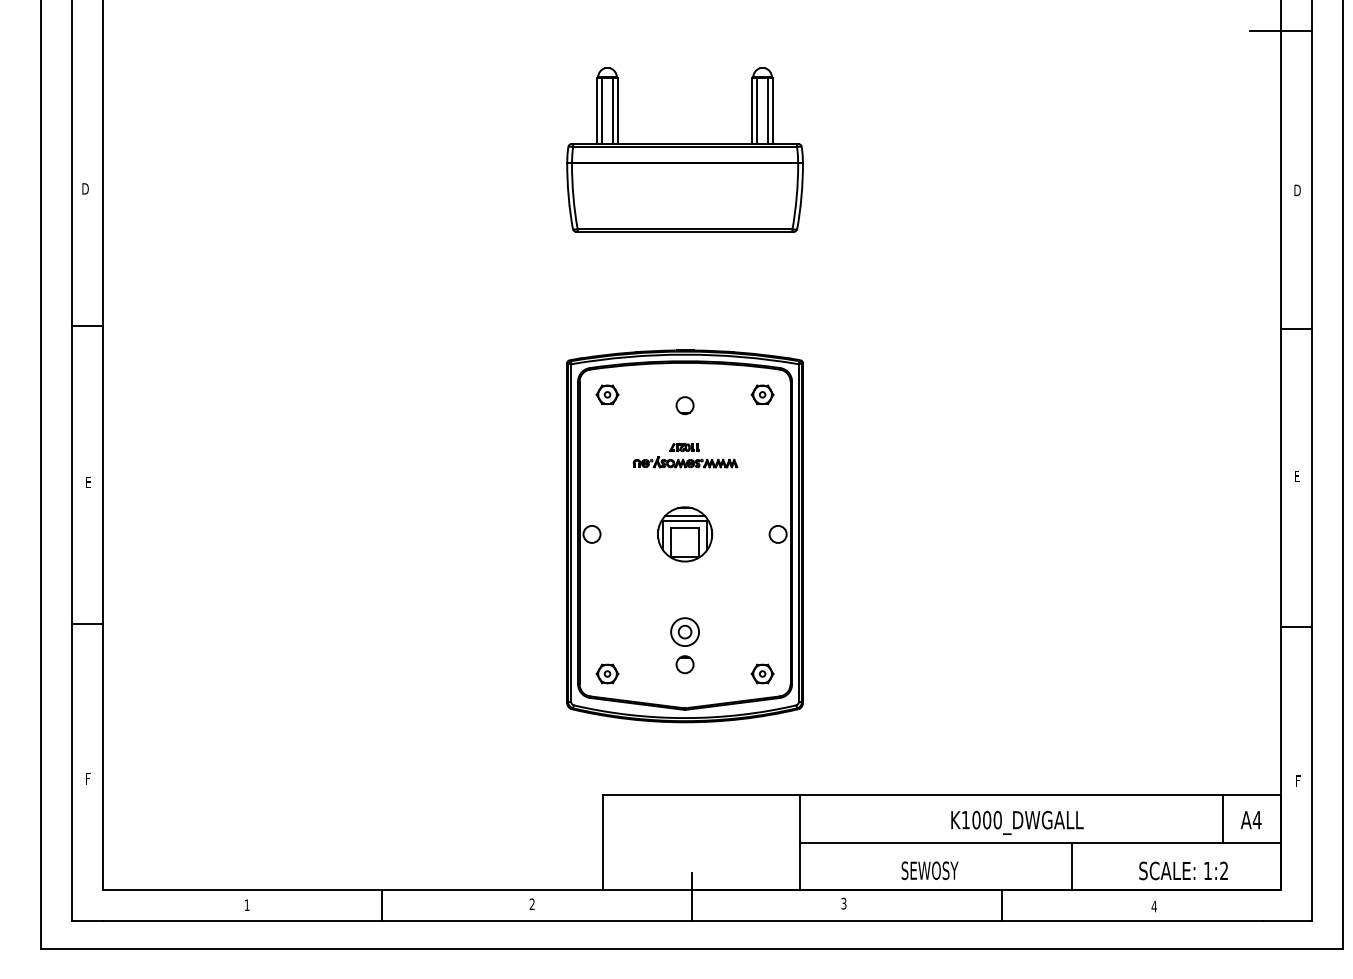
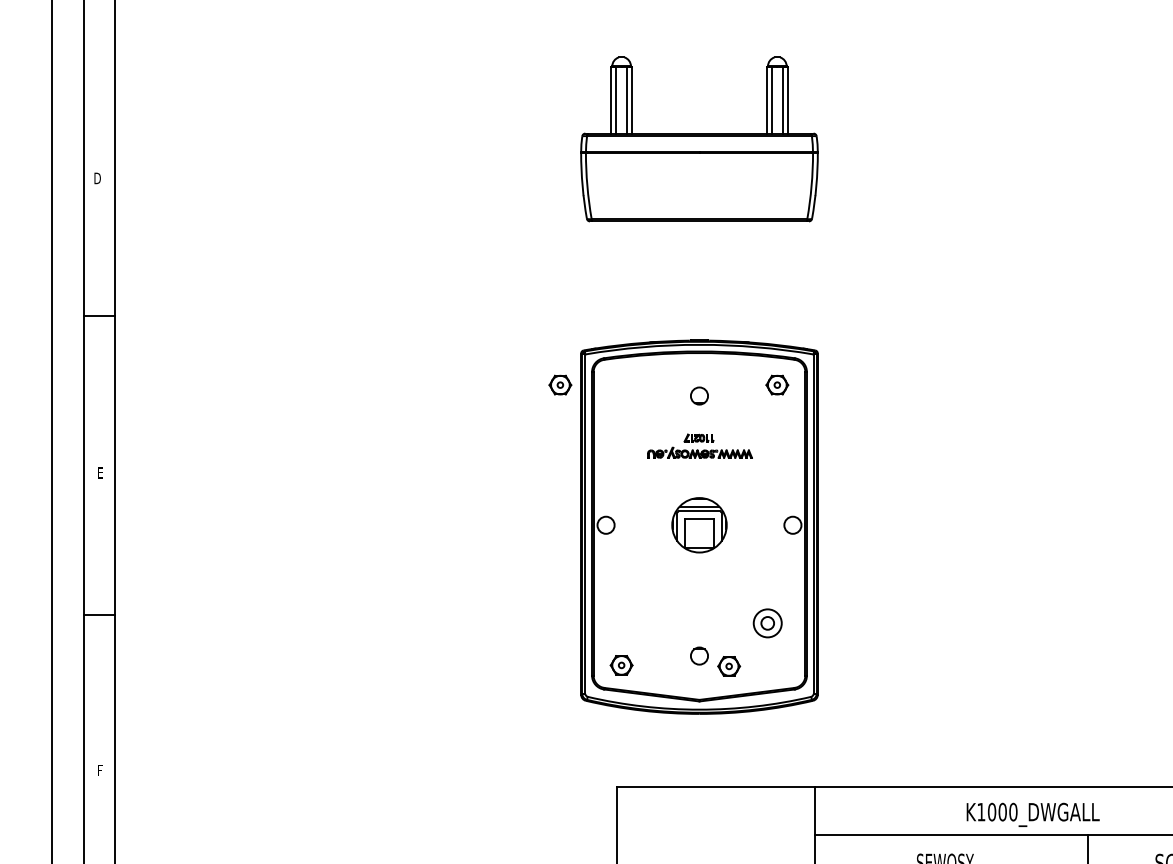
part: (607, 394) -> (560, 384), moved
part: (684, 631) -> (767, 622), moved
part: (762, 673) -> (729, 665), moved

